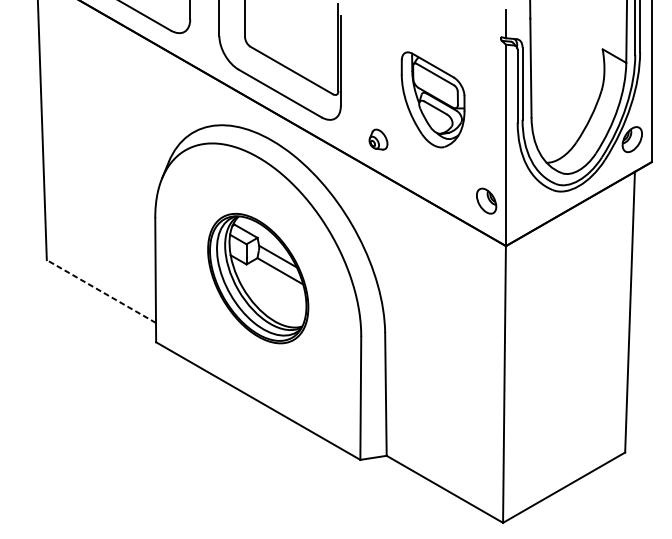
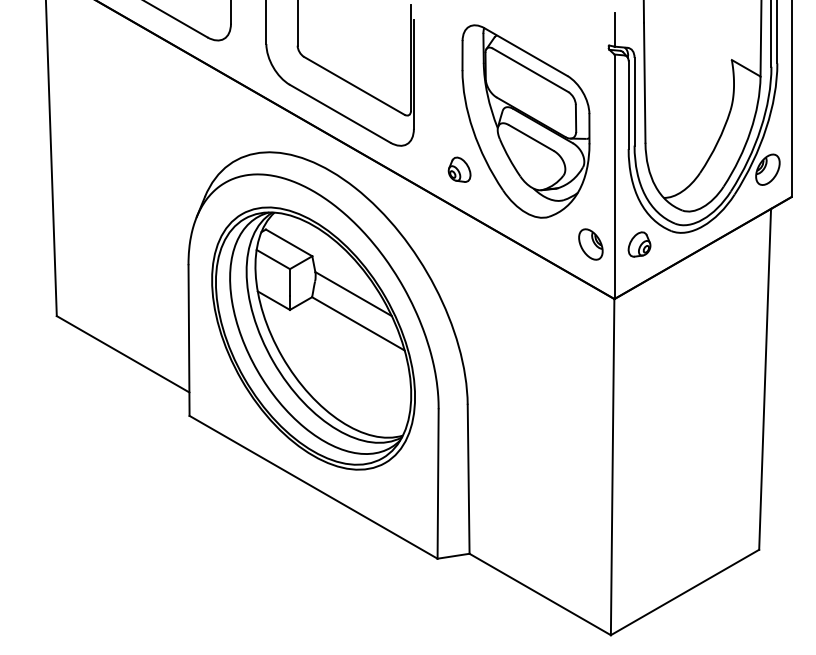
part: (432, 99) -> (525, 121), size x1.67
part: (526, 201) -> (639, 244), added
part: (258, 278) -> (313, 338), size x1.67
line: (101, 291) -> (123, 354), dashed -> solid

